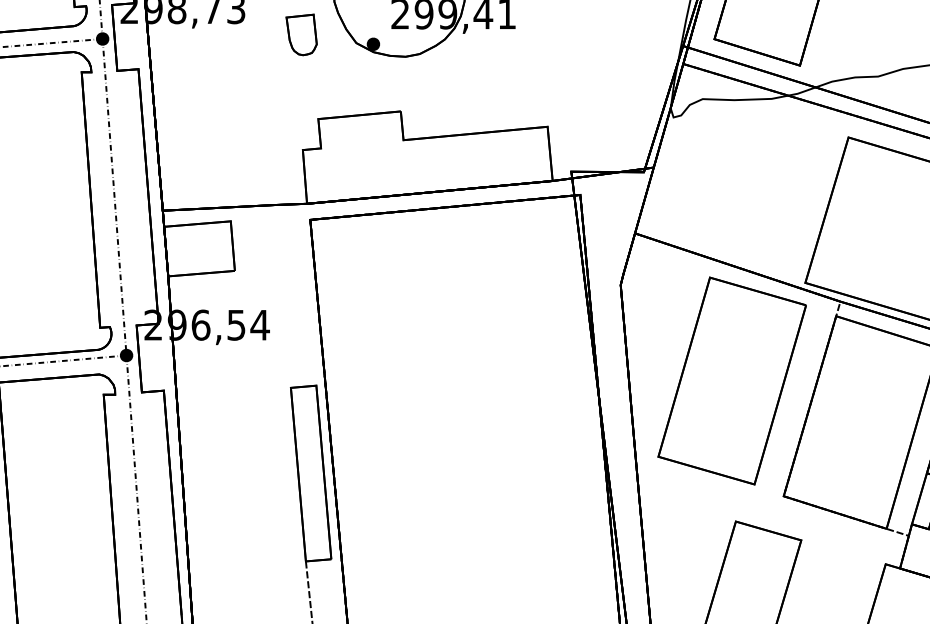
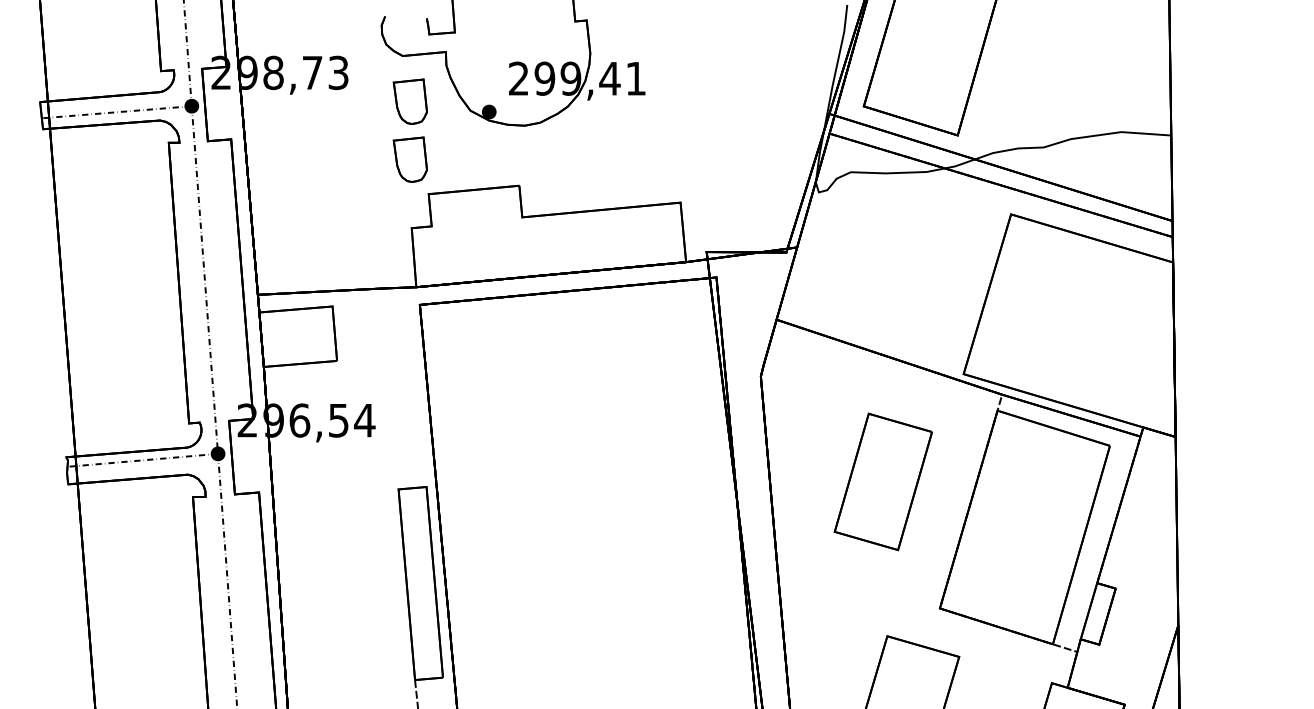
part: (300, 87) -> (409, 159), added
part: (732, 380) -> (883, 481), size x0.6

